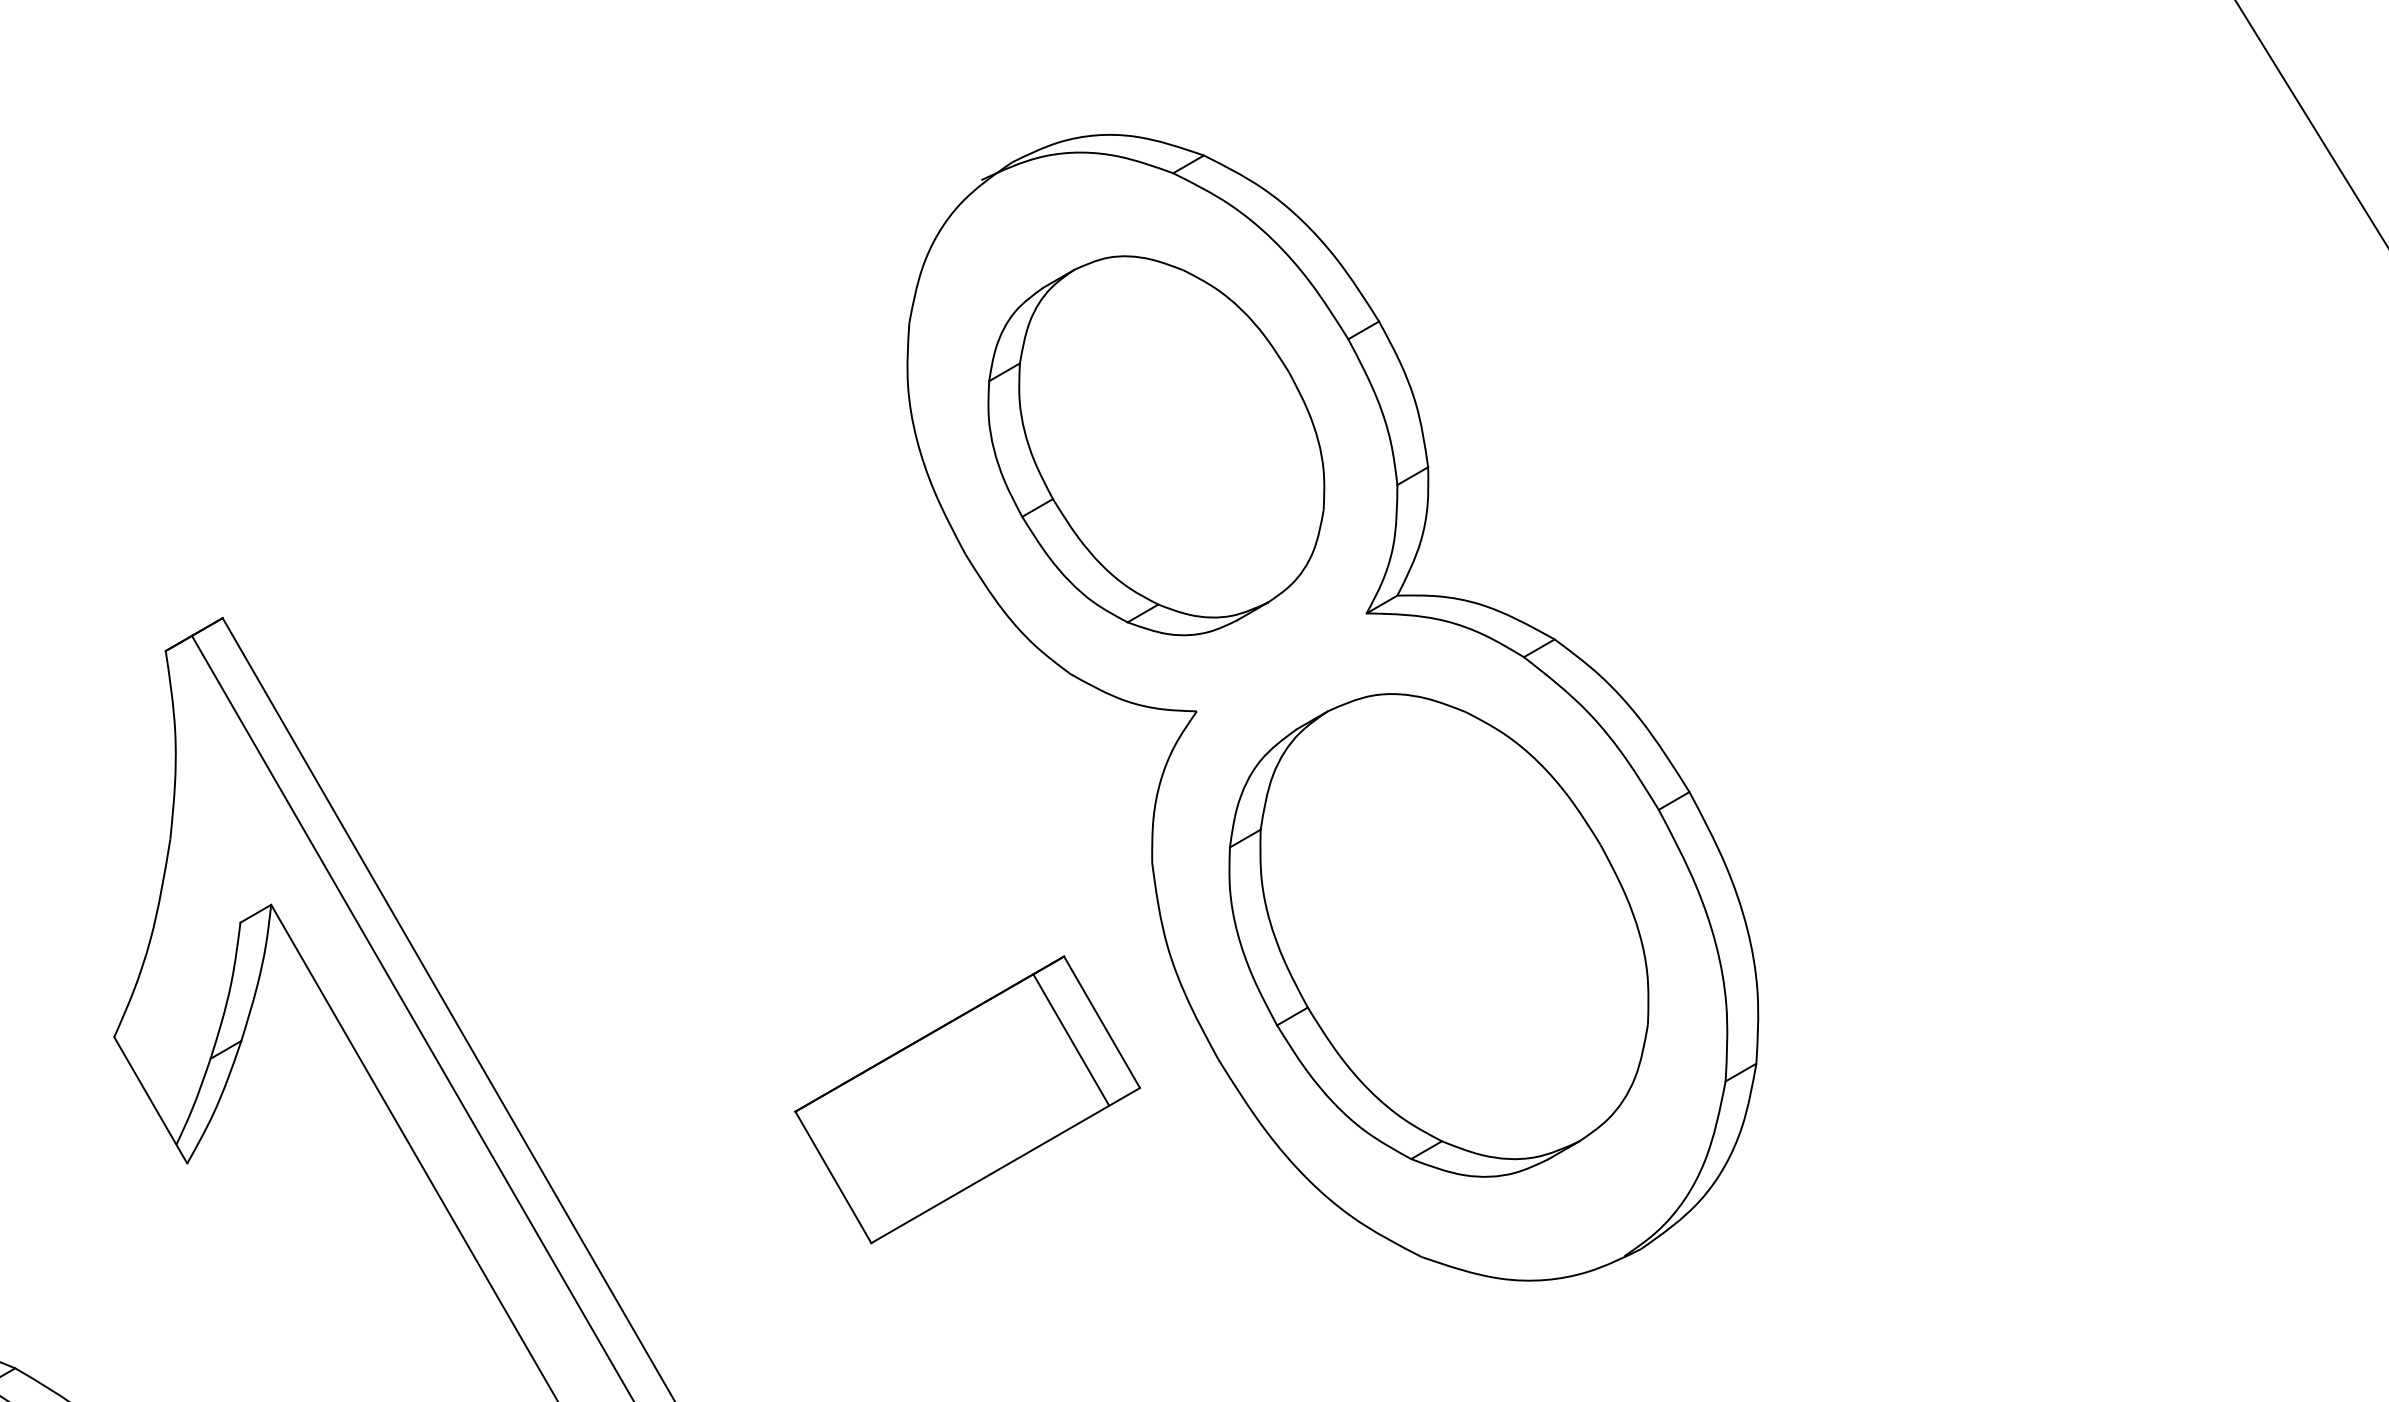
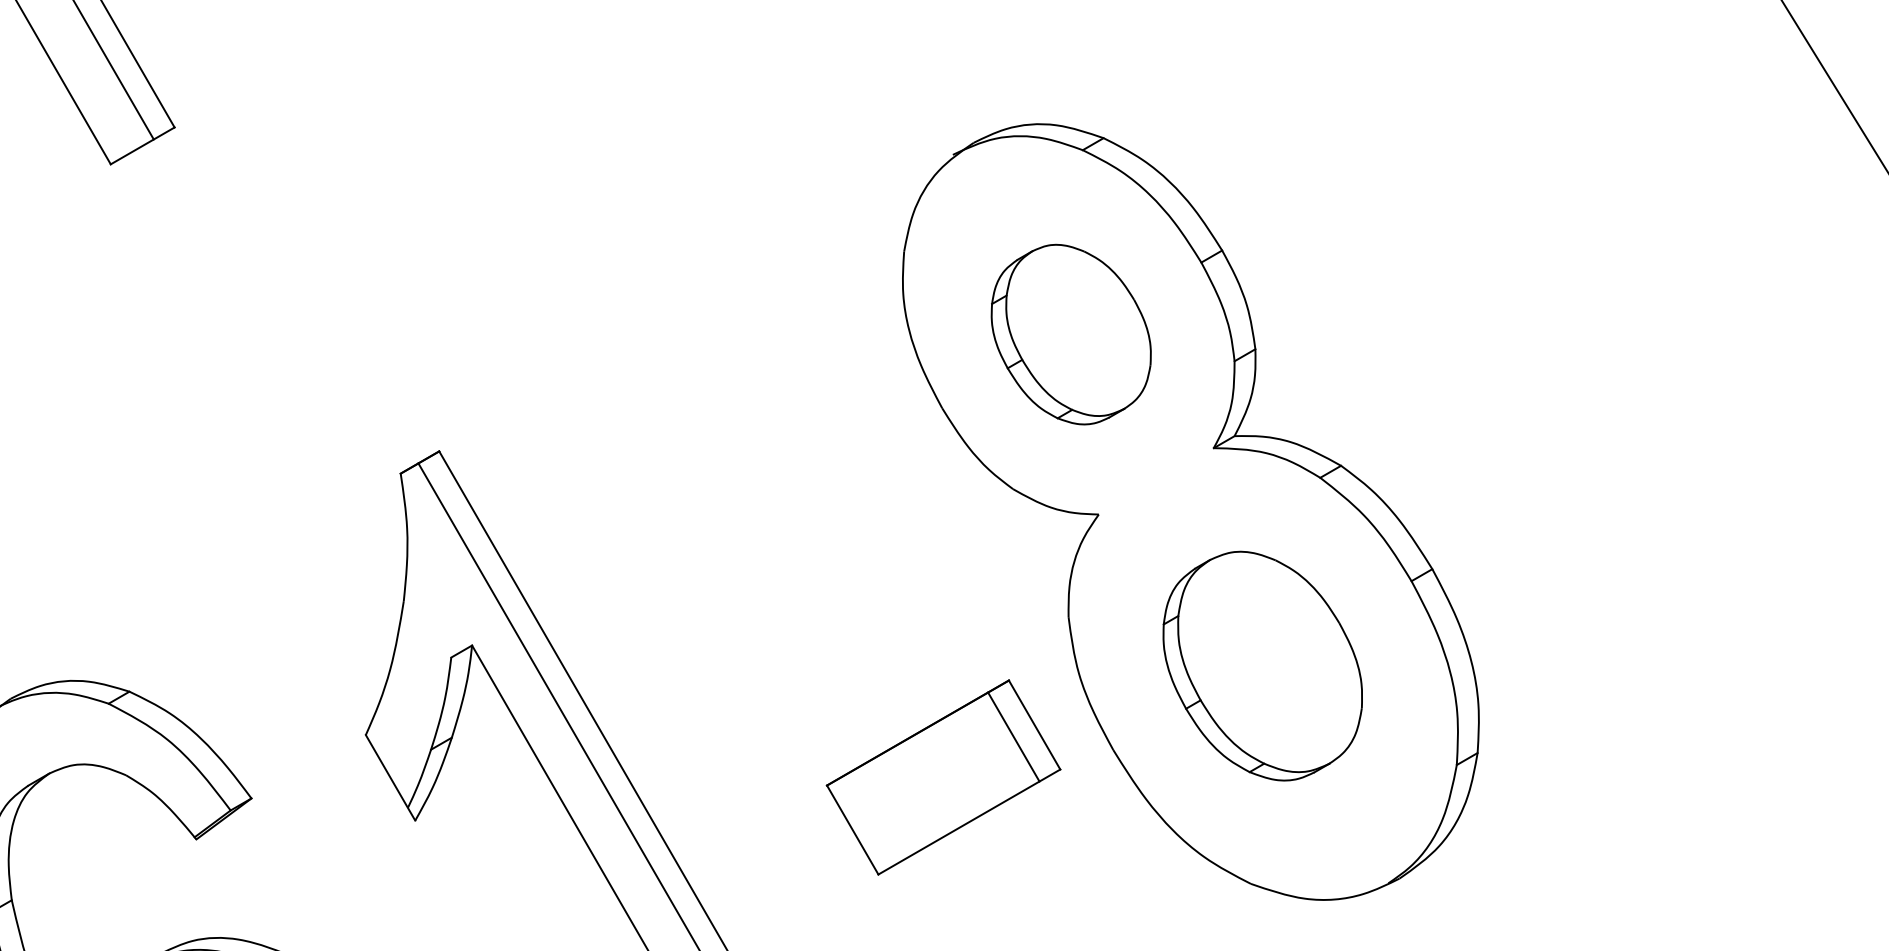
part: (1155, 445) -> (1070, 334), size x0.7
part: (1438, 934) -> (1262, 665), size x0.7

